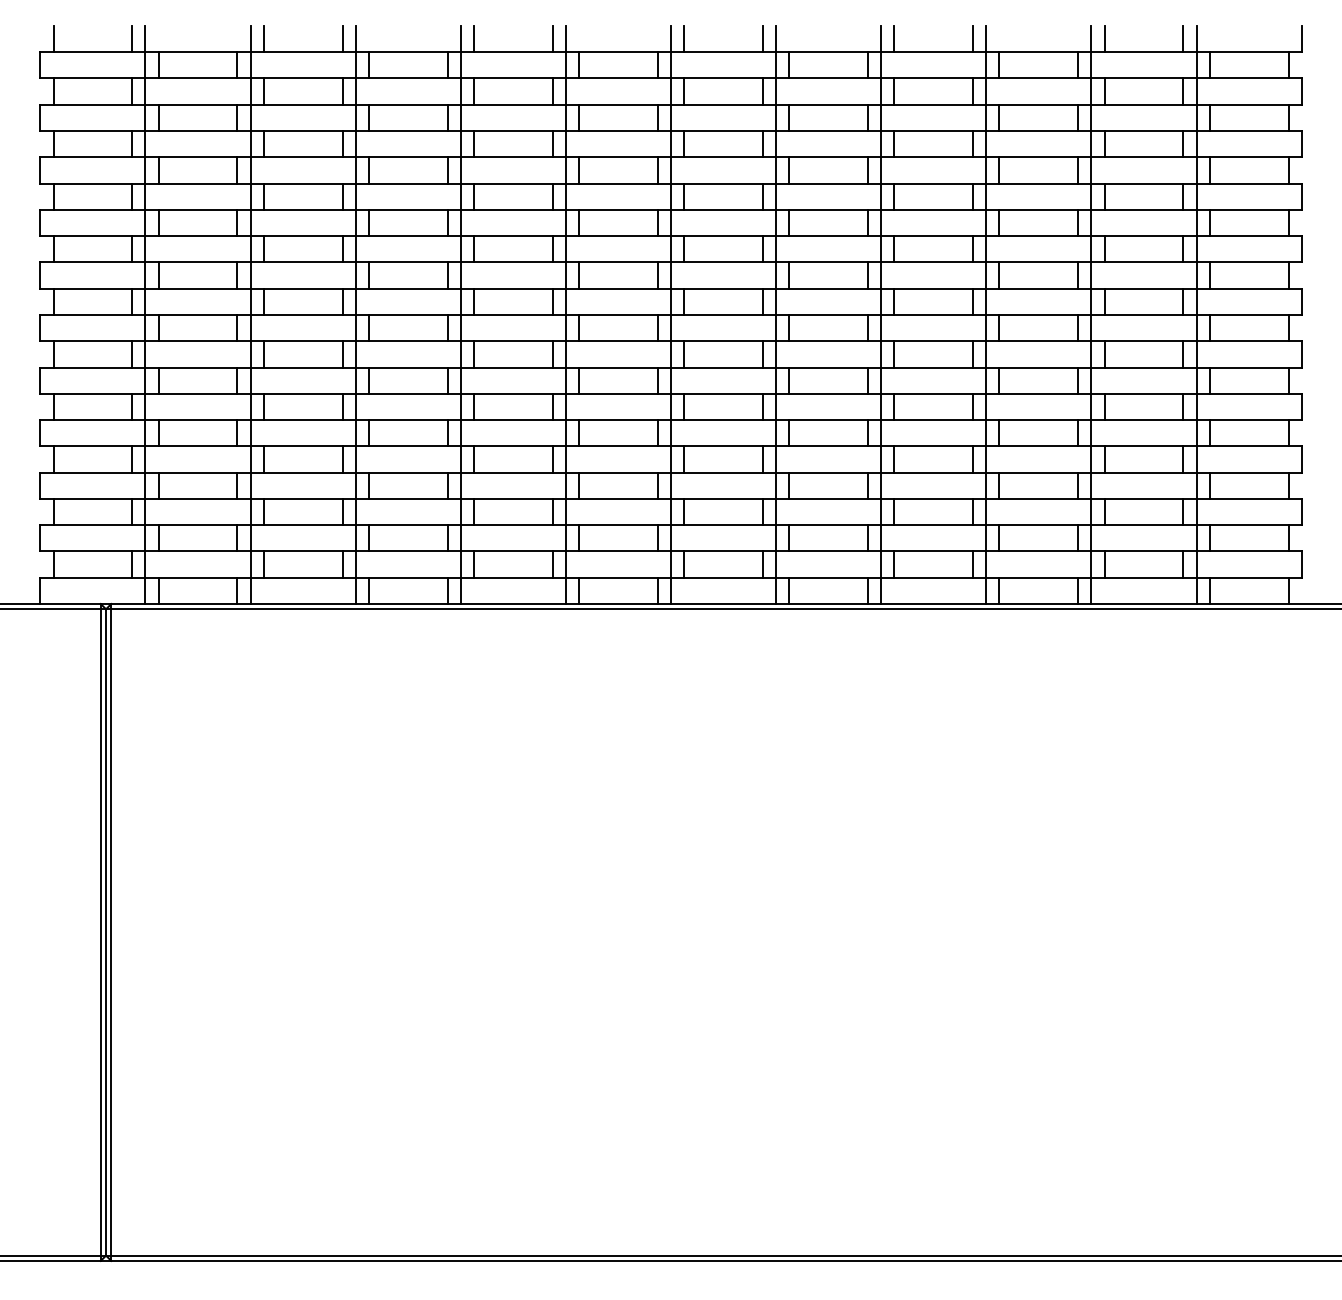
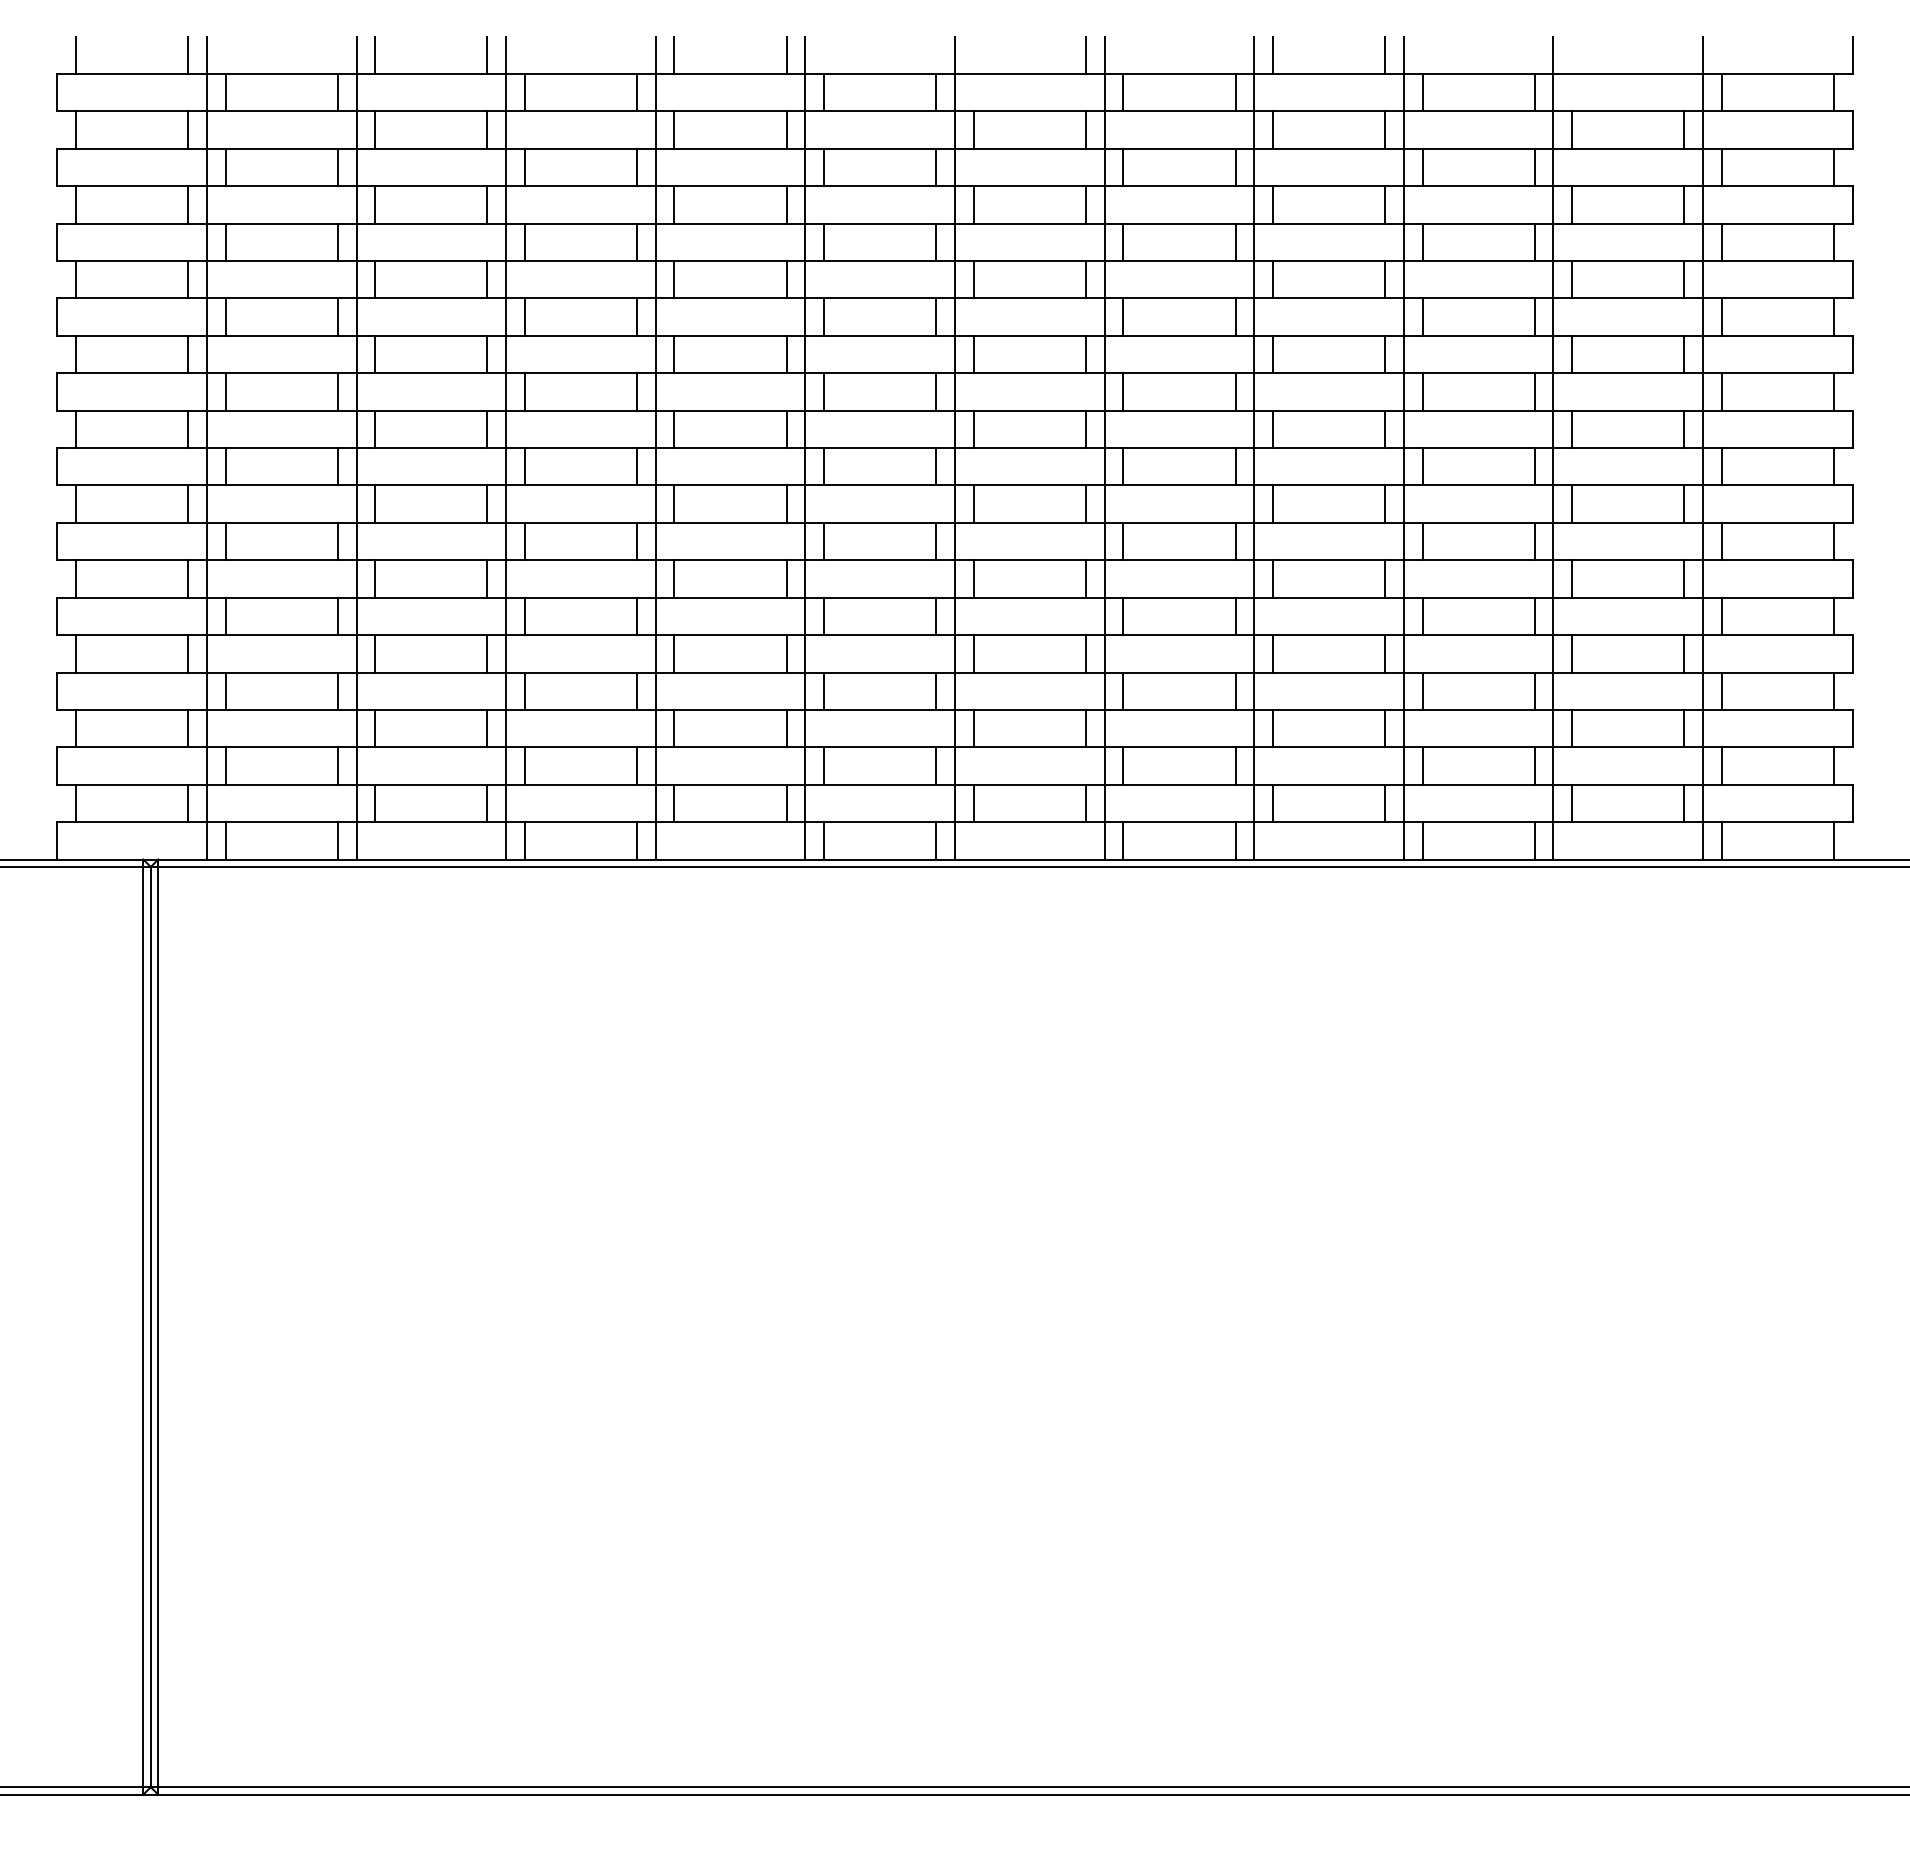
line: (683, 39) -> (973, 55), removed
line: (1104, 39) -> (1572, 55), removed
line: (1183, 39) -> (1684, 55), removed

